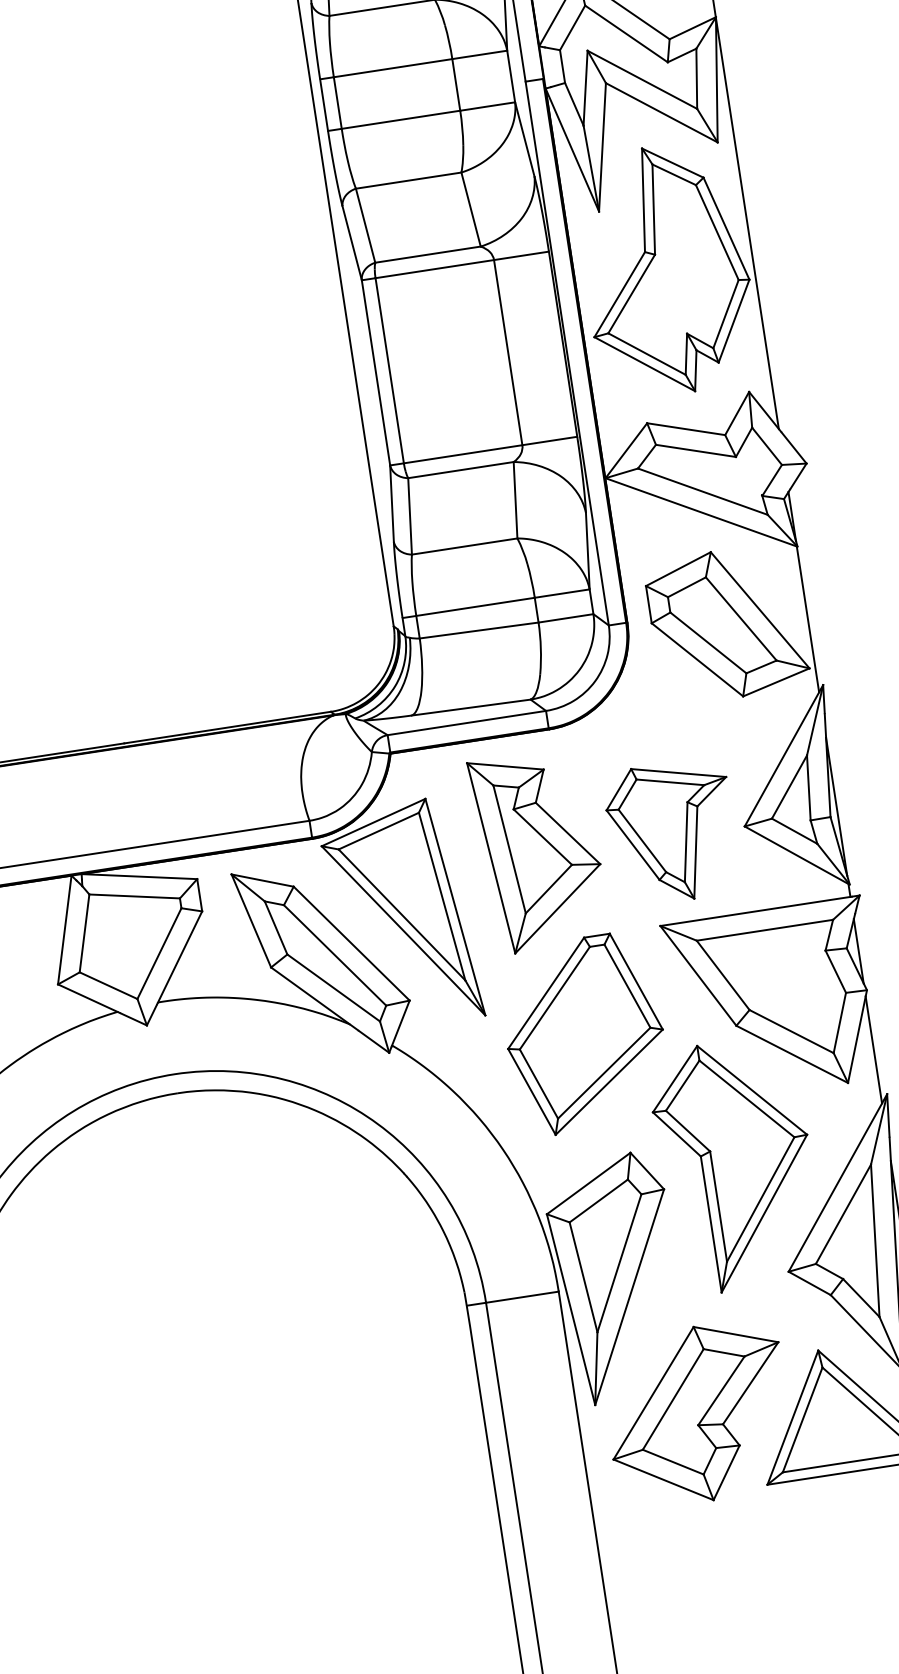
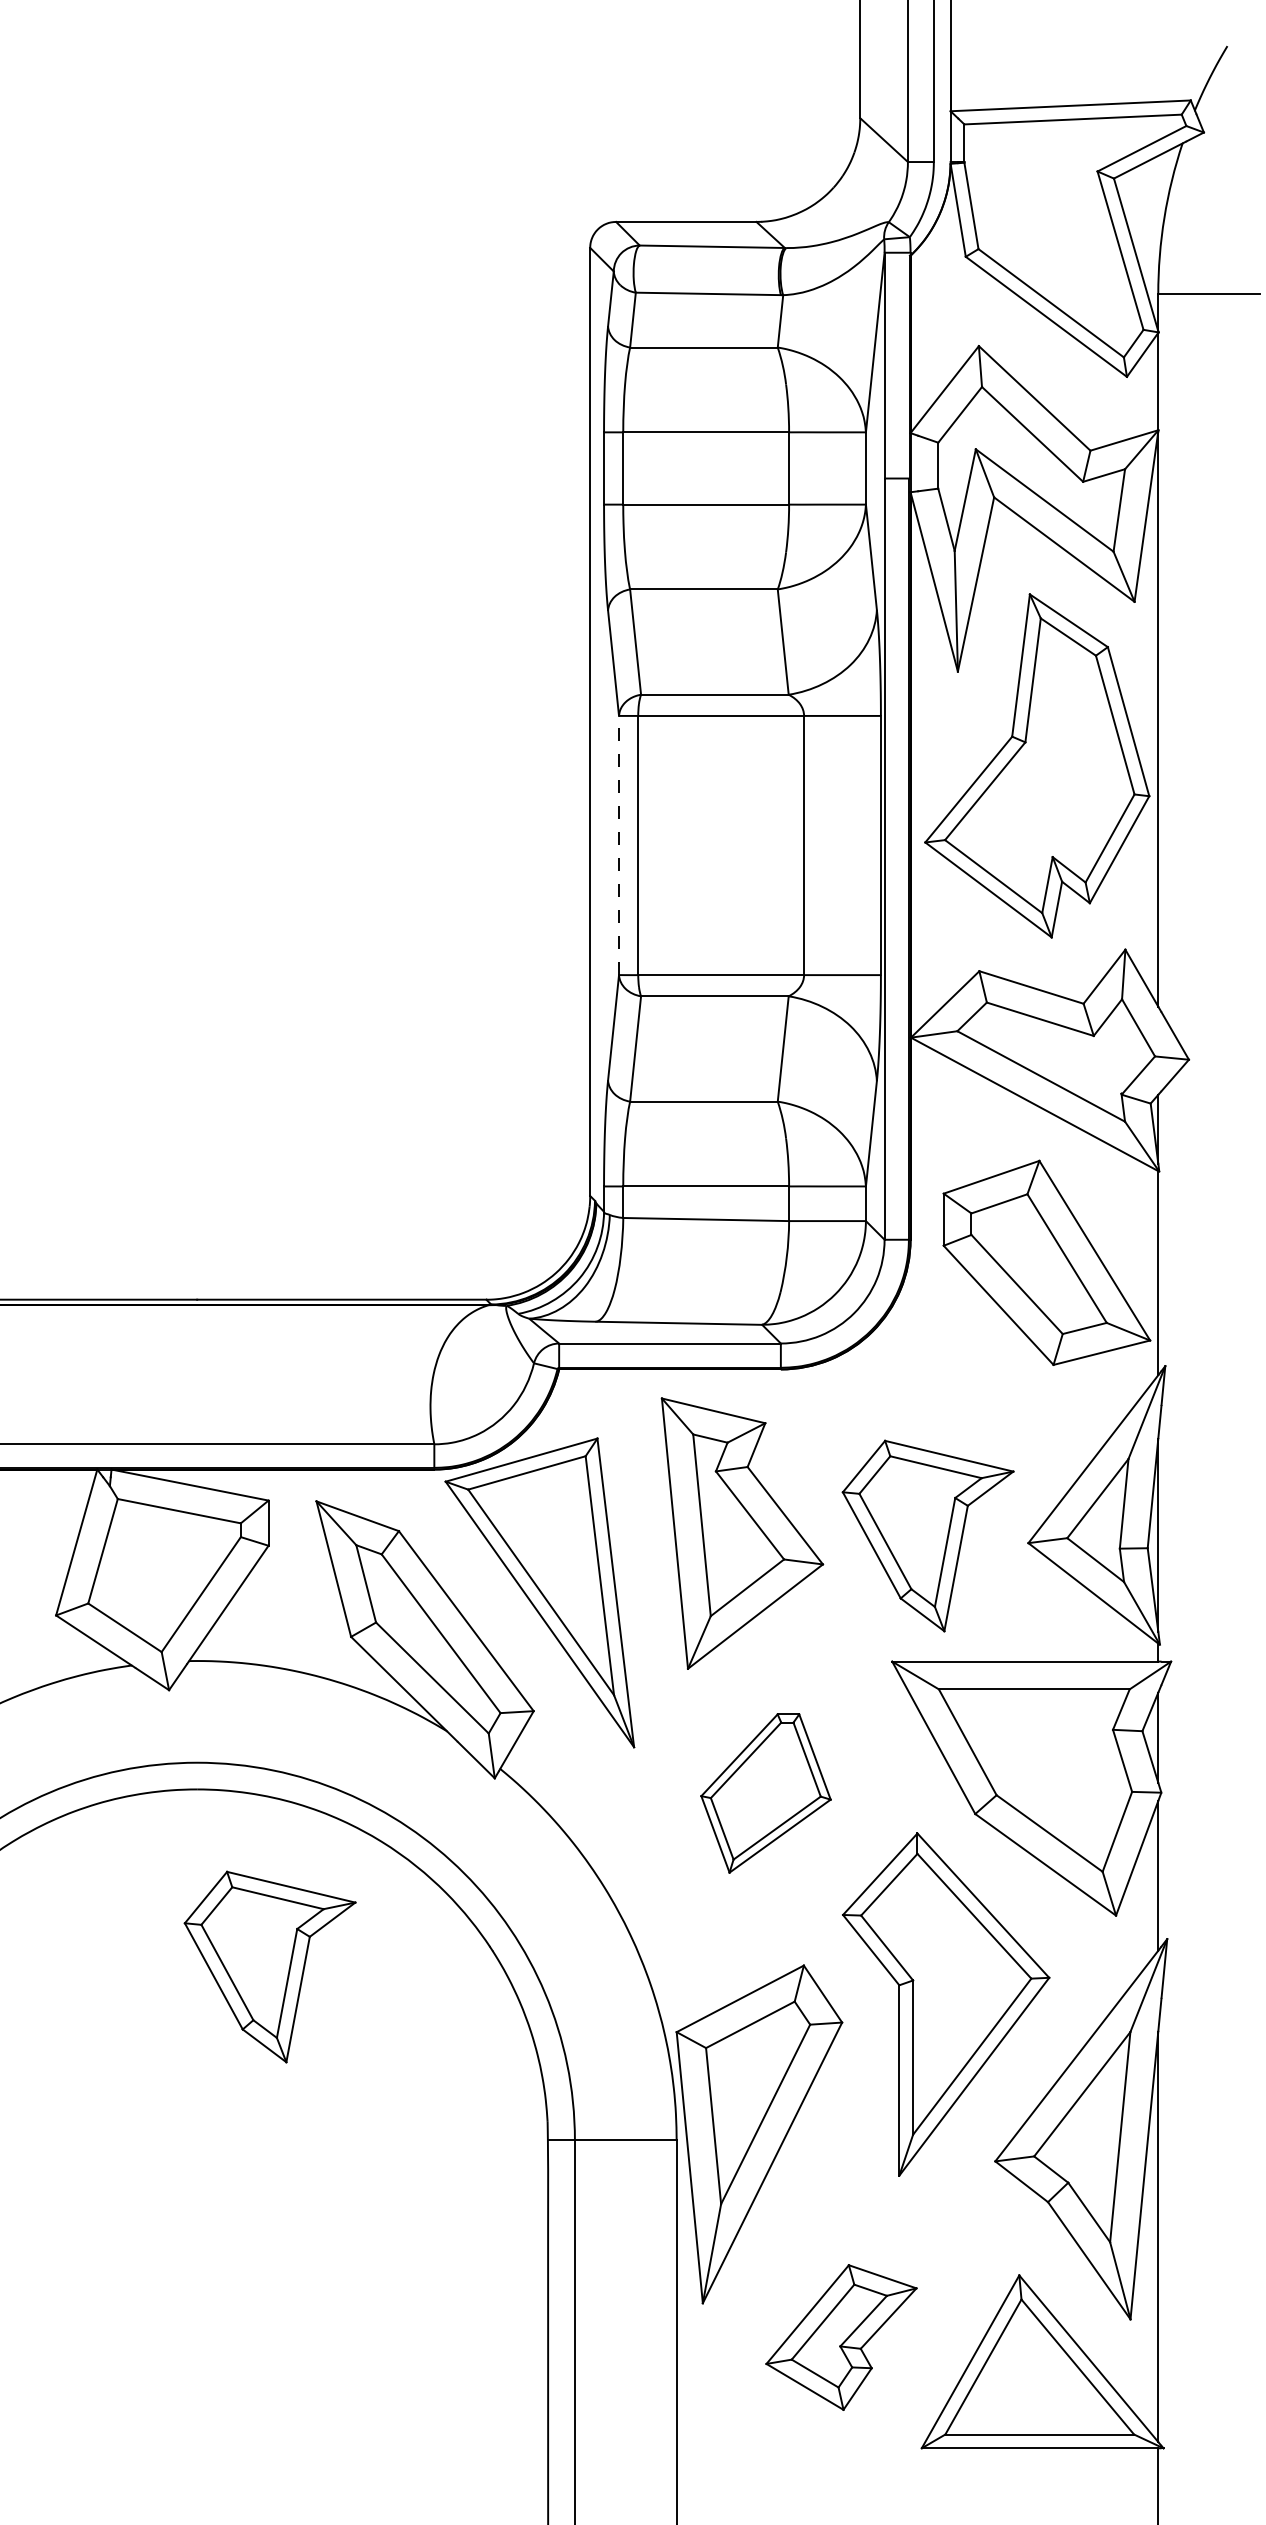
line: (376, 372) -> (619, 845), solid -> dashed
part: (584, 1034) -> (765, 1793), size x0.6
part: (248, 1211) -> (269, 1966), added
part: (698, 1414) -> (841, 2337), size x0.6

